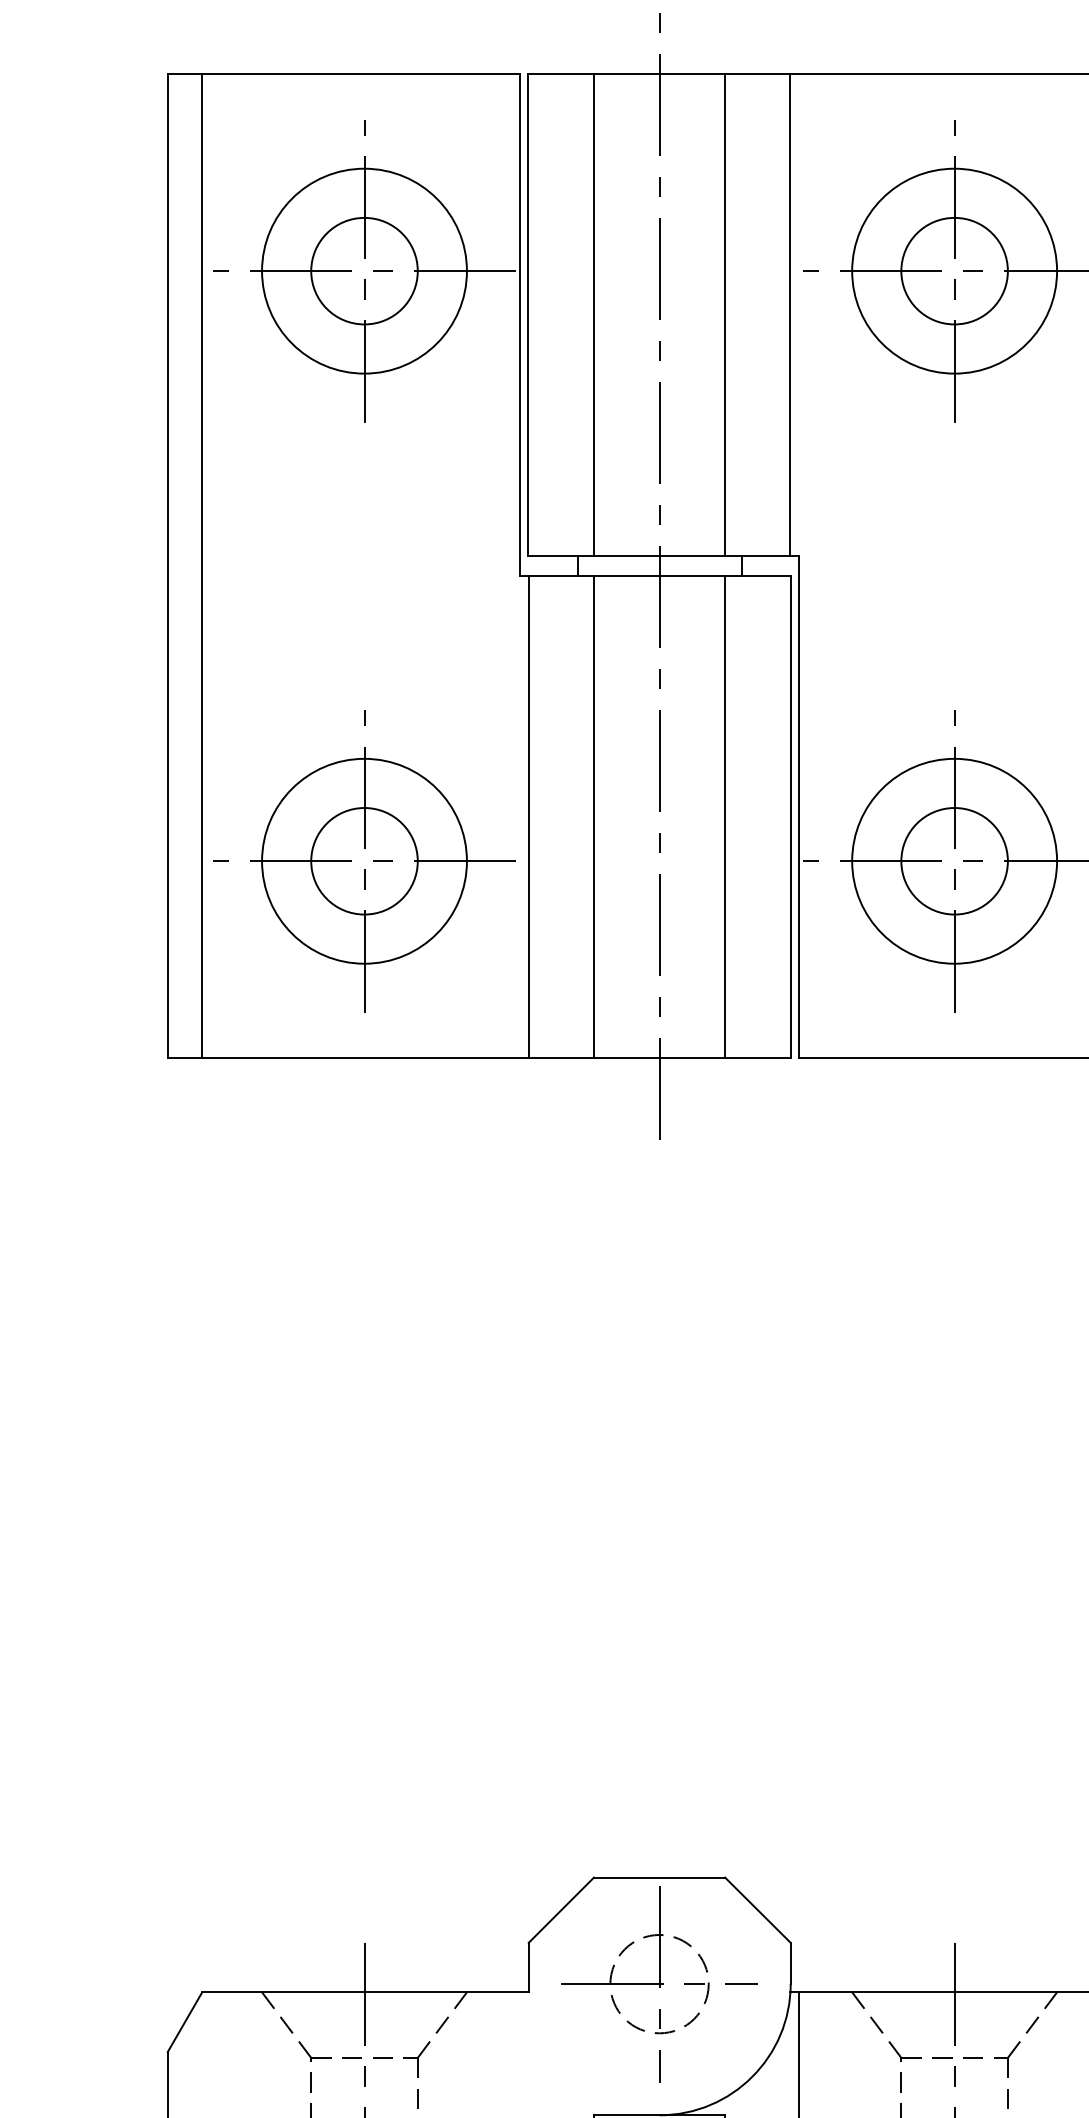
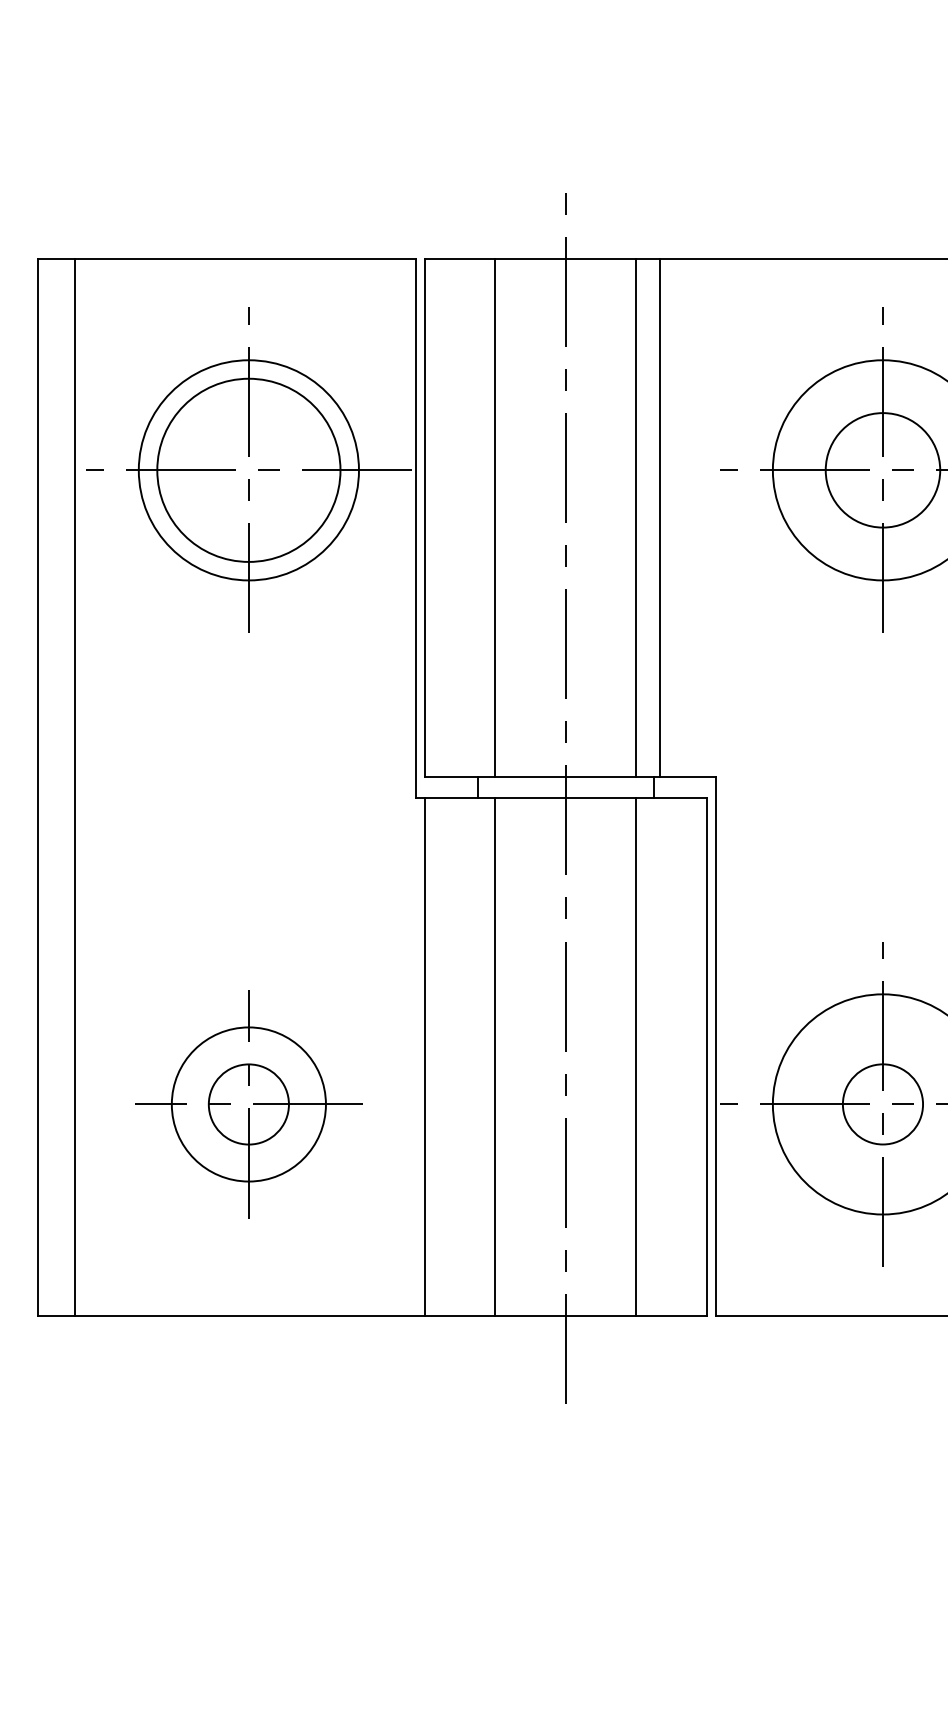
circle: (364, 270) -> (248, 469), size x1.6
line: (790, 315) -> (660, 517), moved
part: (364, 861) -> (248, 1104), size x0.7
circle: (954, 861) -> (882, 1104), size x0.7

